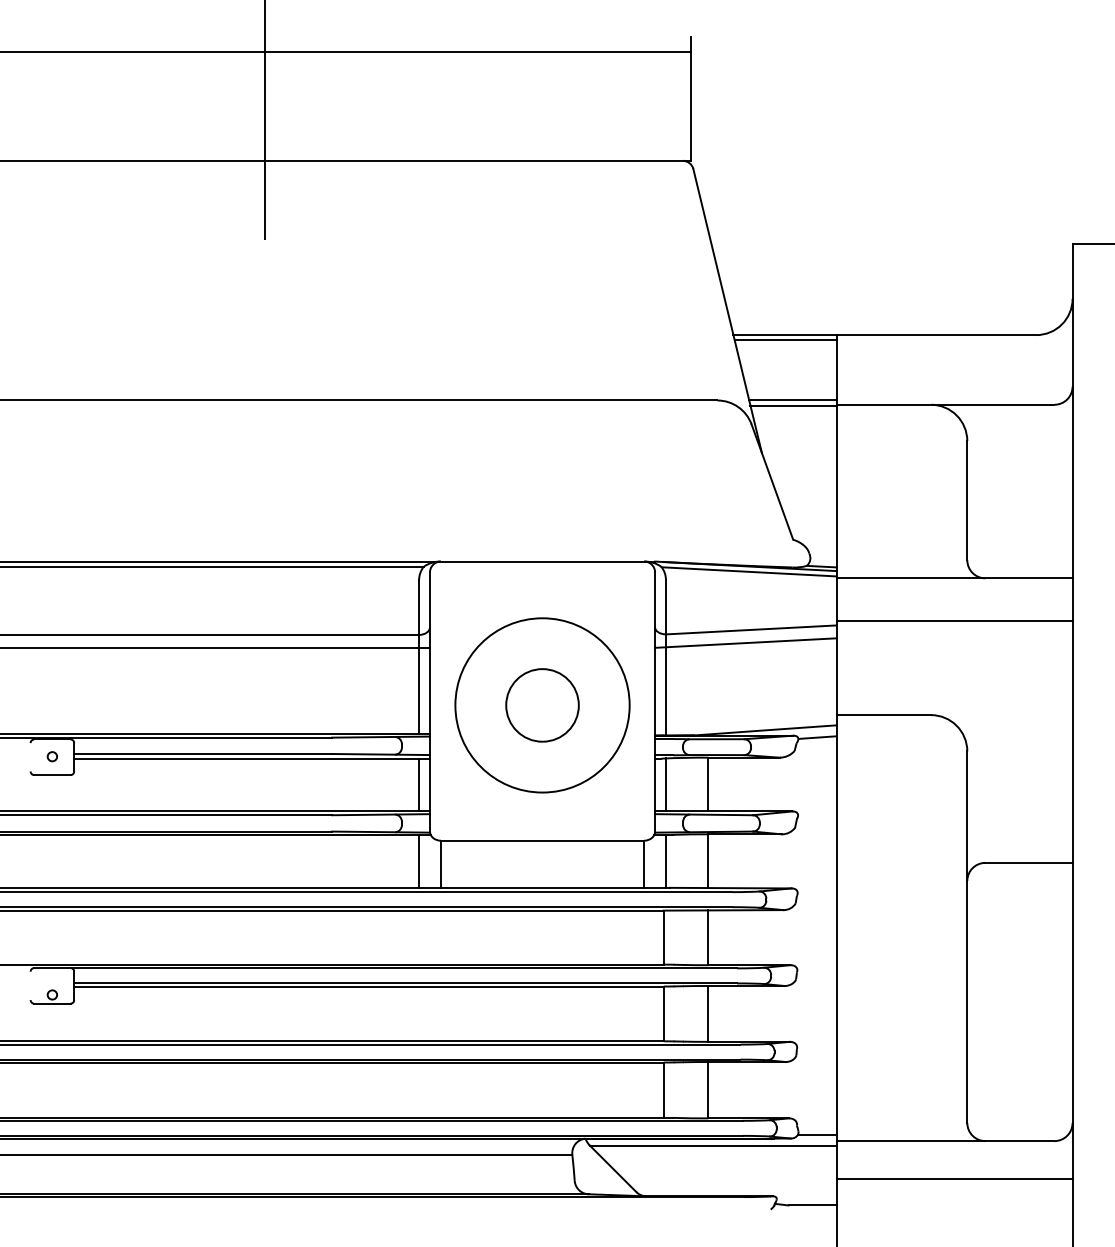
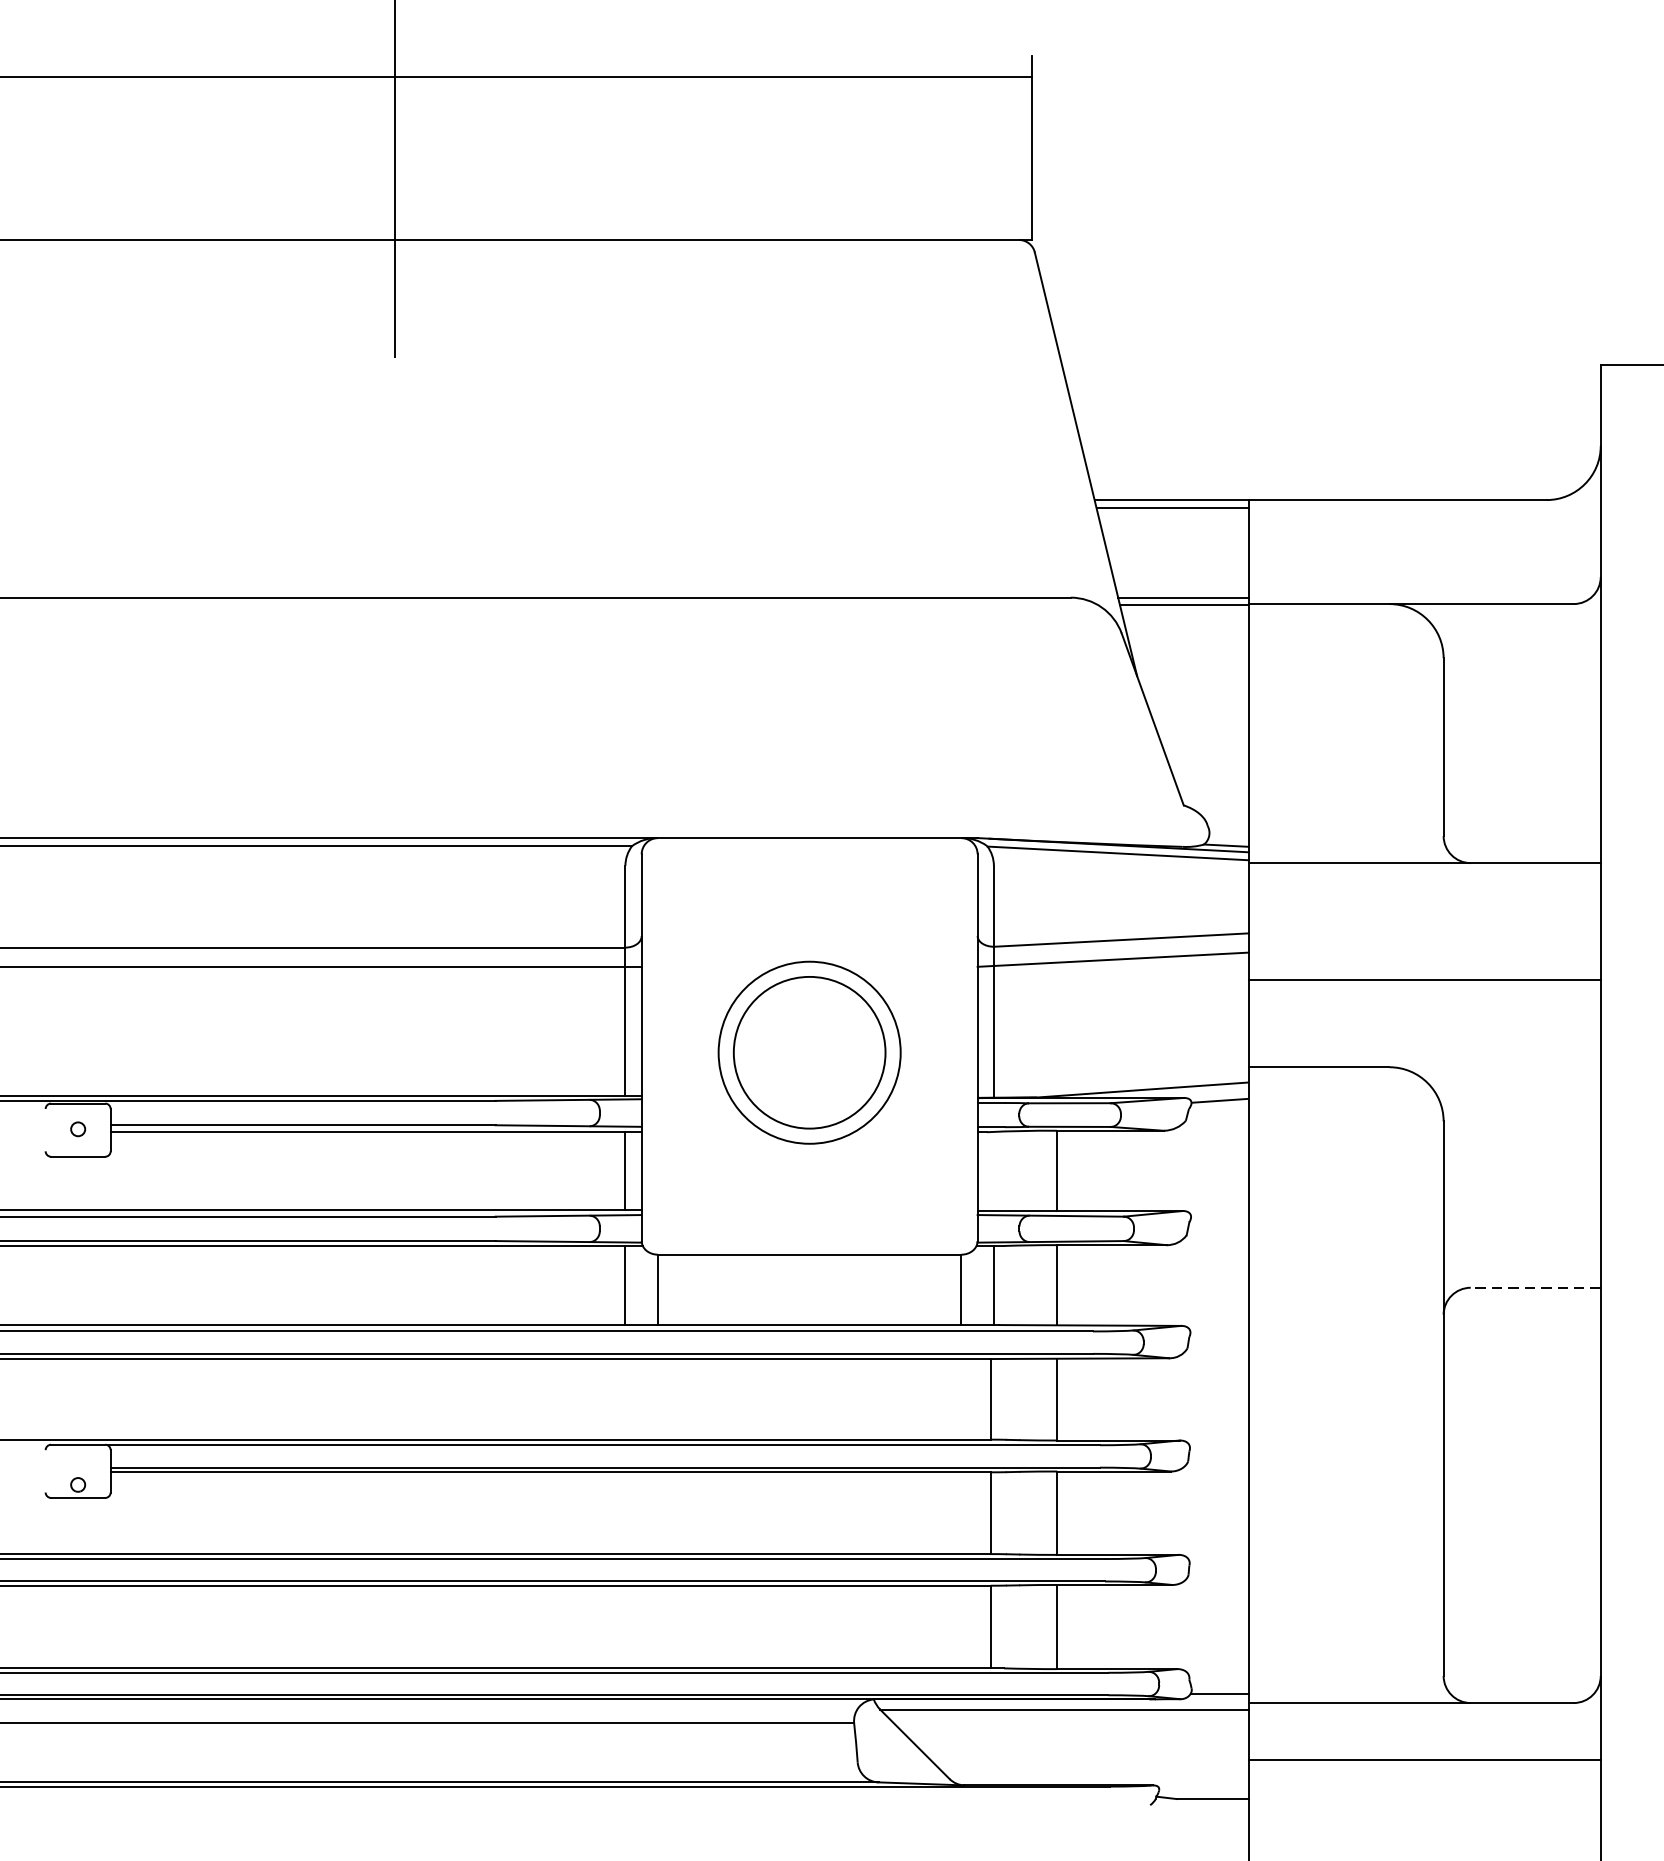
line: (954, 621) -> (1424, 979), moved
circle: (542, 705) -> (809, 1052), size x0.7
circle: (542, 705) -> (809, 1052), size x1.4
line: (665, 784) -> (993, 1170), removed
line: (1029, 862) -> (1536, 1287), solid -> dashed

